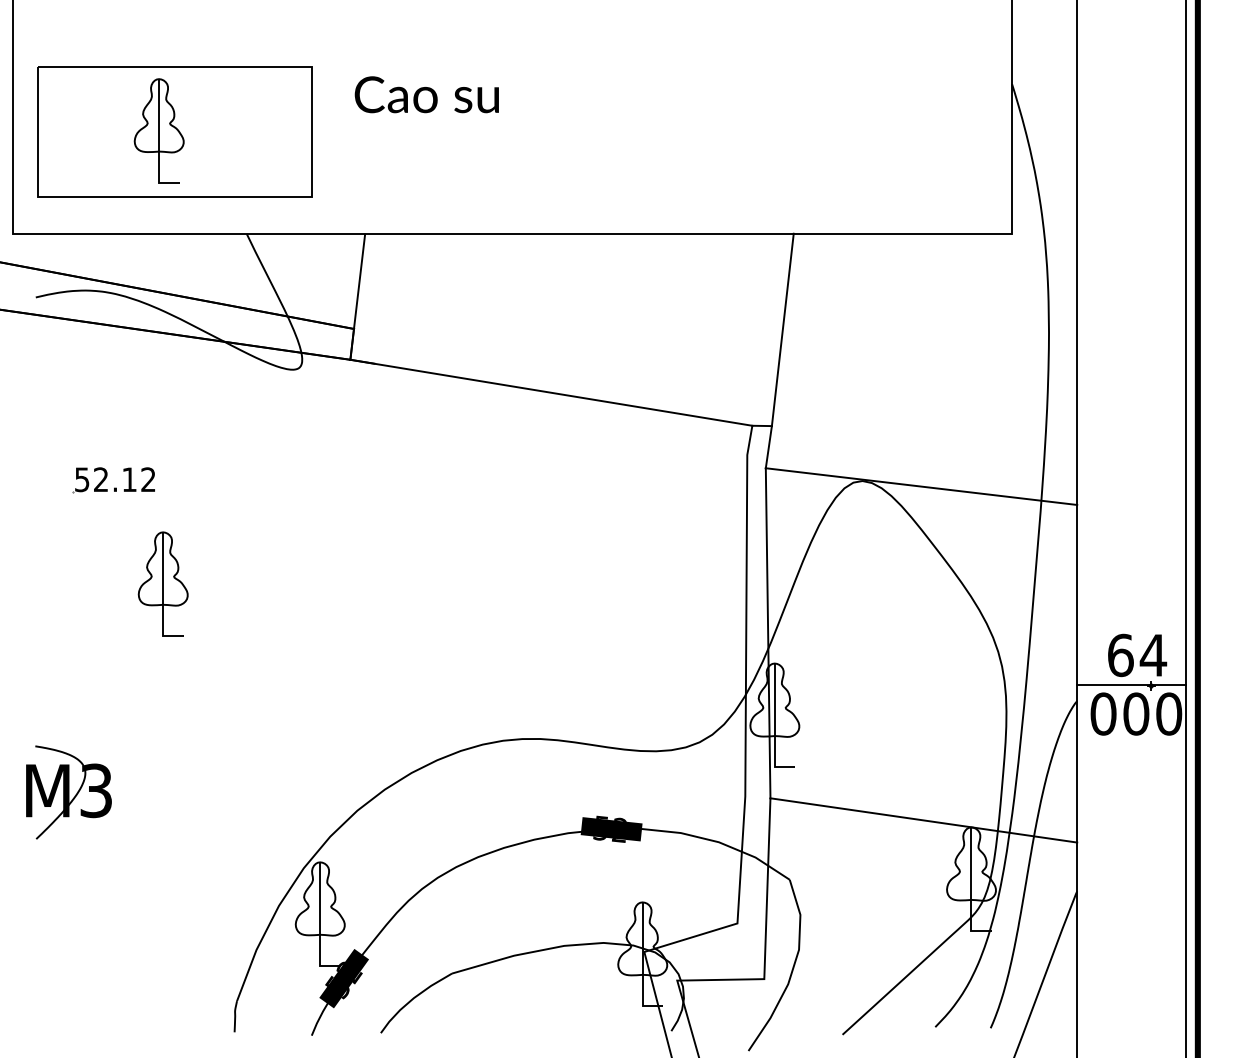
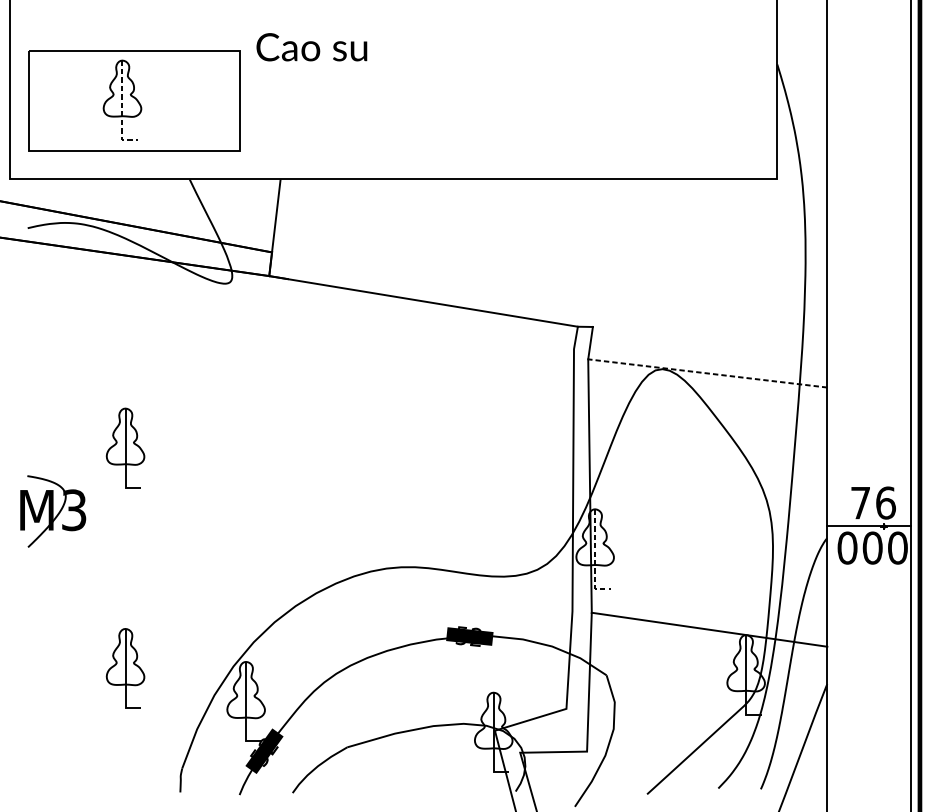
text: (426, 94) -> (311, 47), moved
line: (159, 141) -> (122, 108), solid -> dashed
line: (782, 329) -> (601, 252), removed
line: (921, 486) -> (707, 373), solid -> dashed
part: (114, 487) -> (88, 374), removed
text: (1137, 655) -> (873, 503), 64 -> 76
line: (774, 726) -> (594, 557), solid -> dashed
part: (68, 792) -> (52, 511), moved
part: (162, 870) -> (124, 668), added

